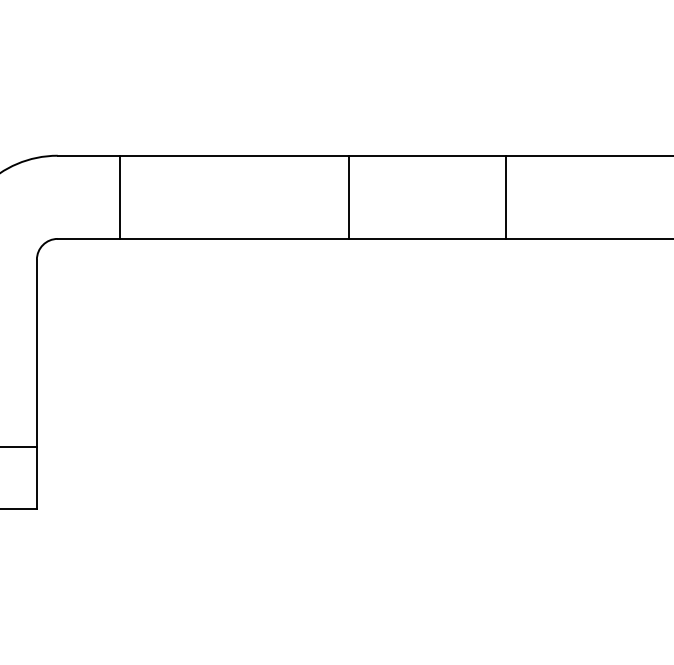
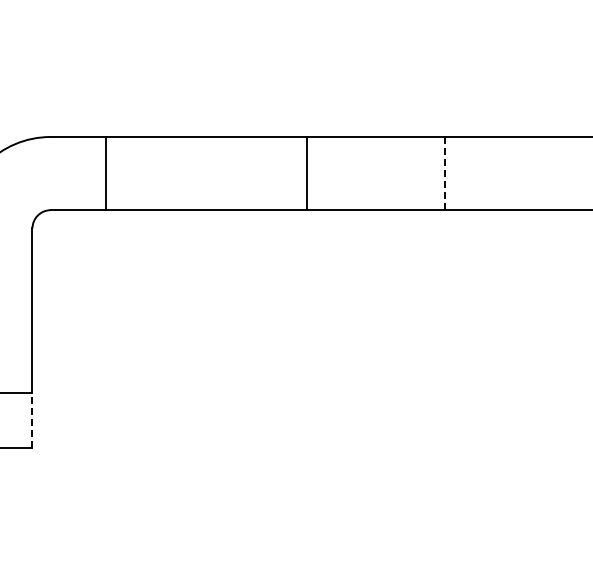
line: (505, 197) -> (444, 173), solid -> dashed
line: (36, 477) -> (32, 420), solid -> dashed

